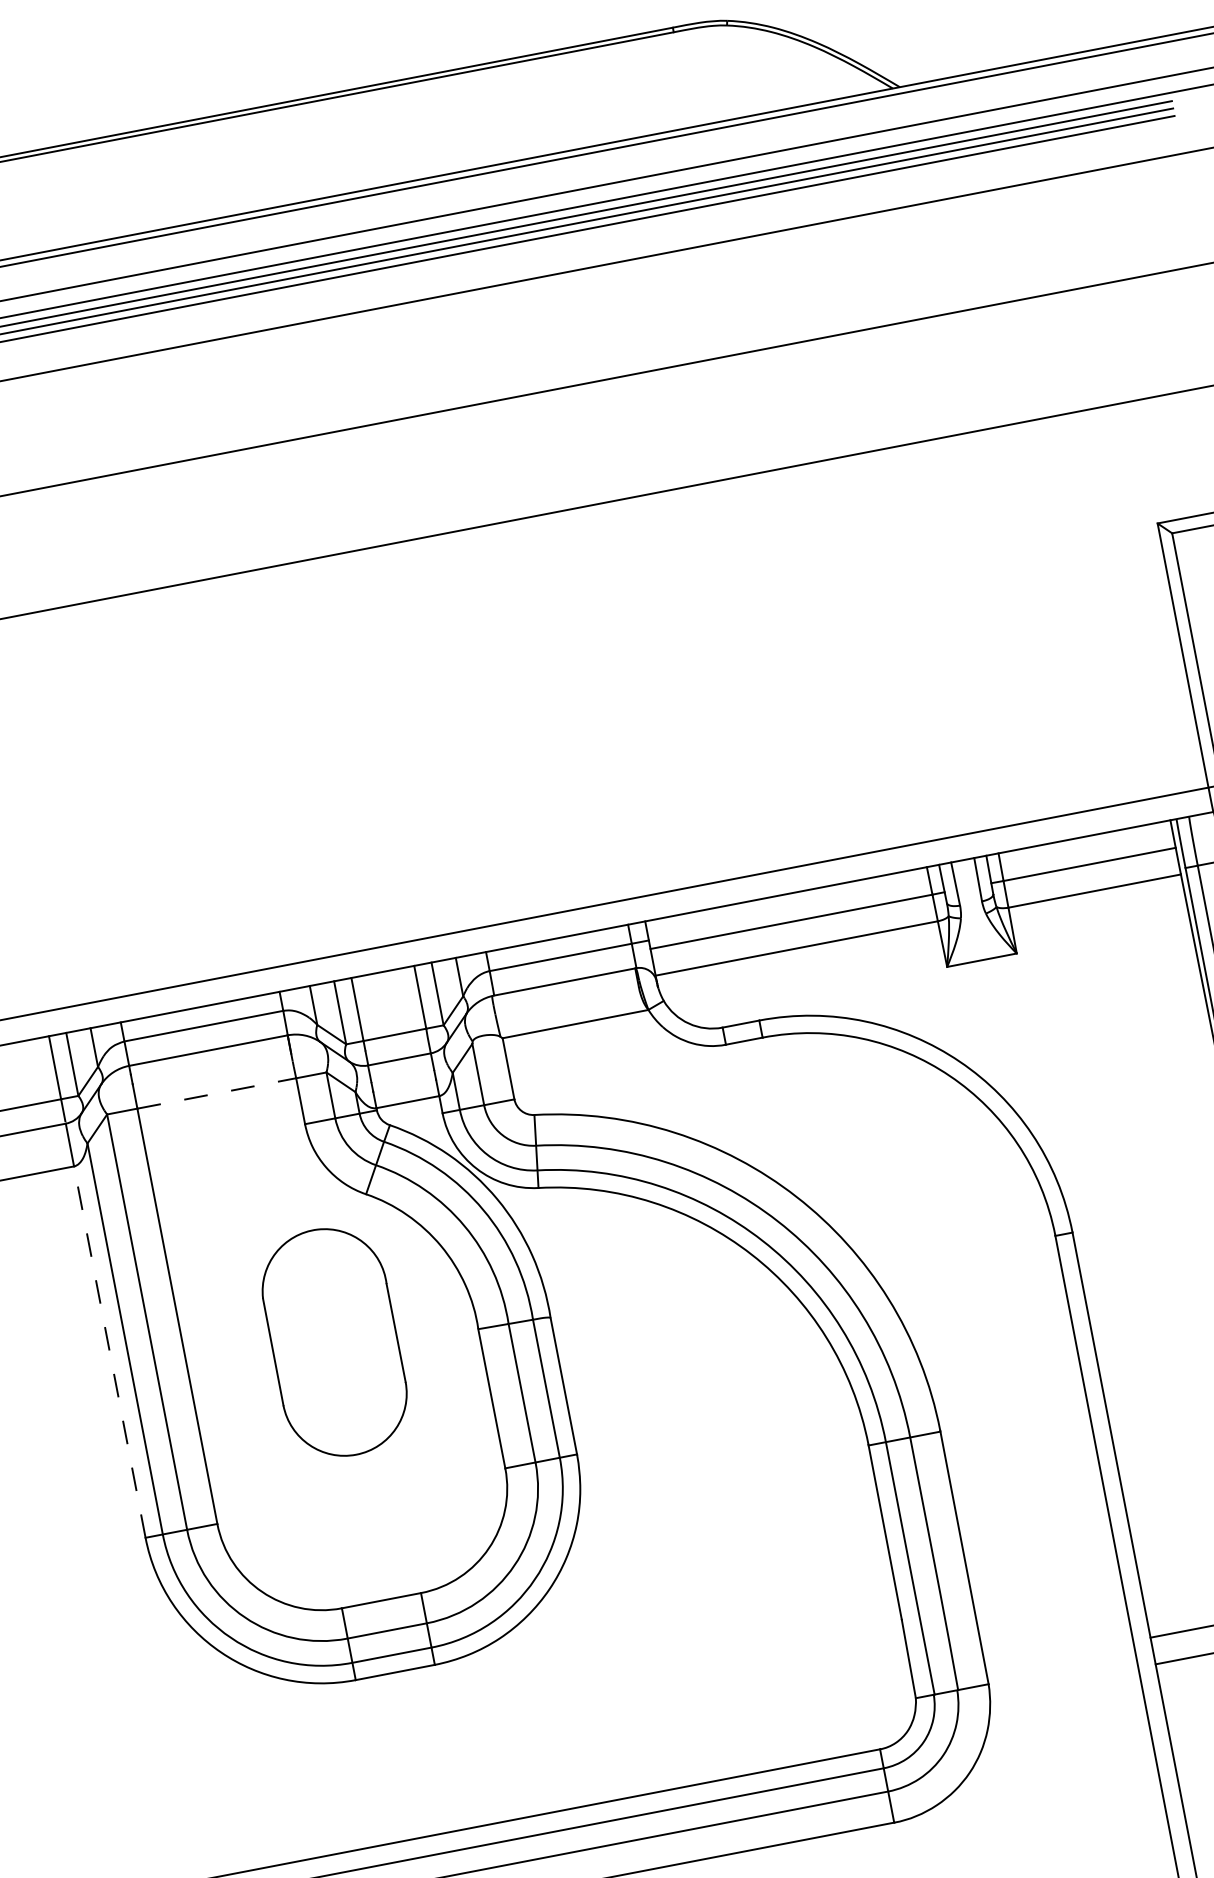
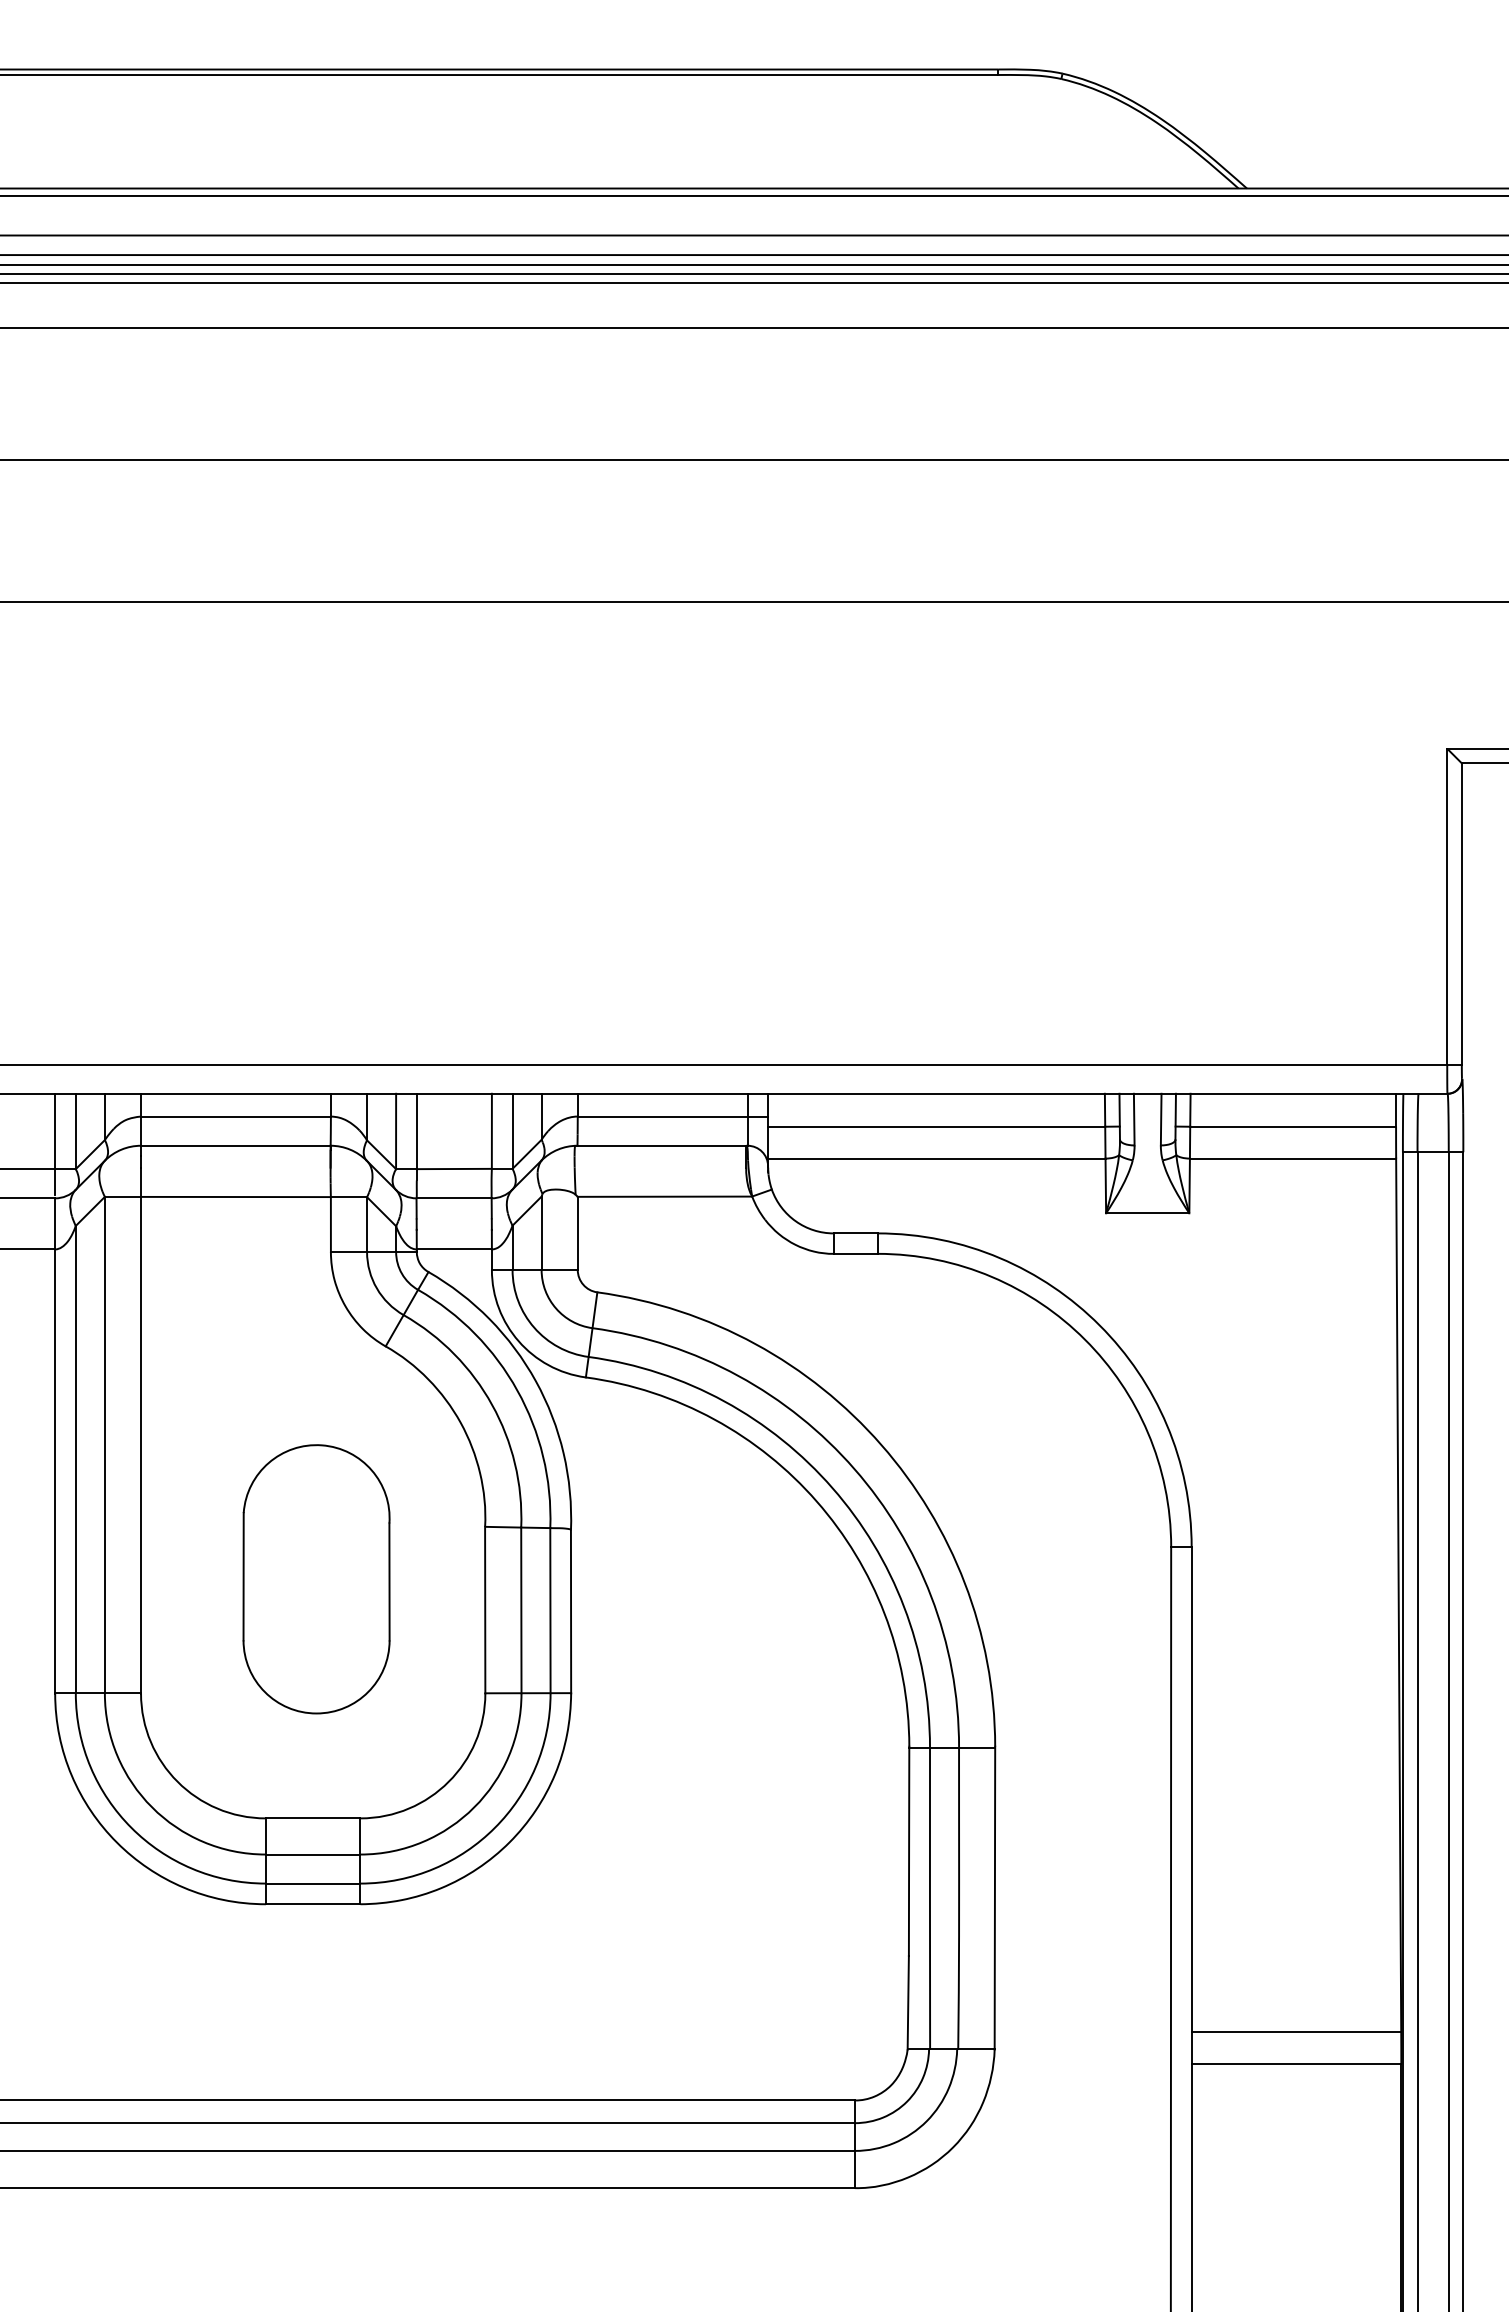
line: (216, 1093) -> (235, 1197), dashed -> solid
part: (334, 1342) -> (316, 1579), moved
line: (110, 1352) -> (55, 1471), dashed -> solid

